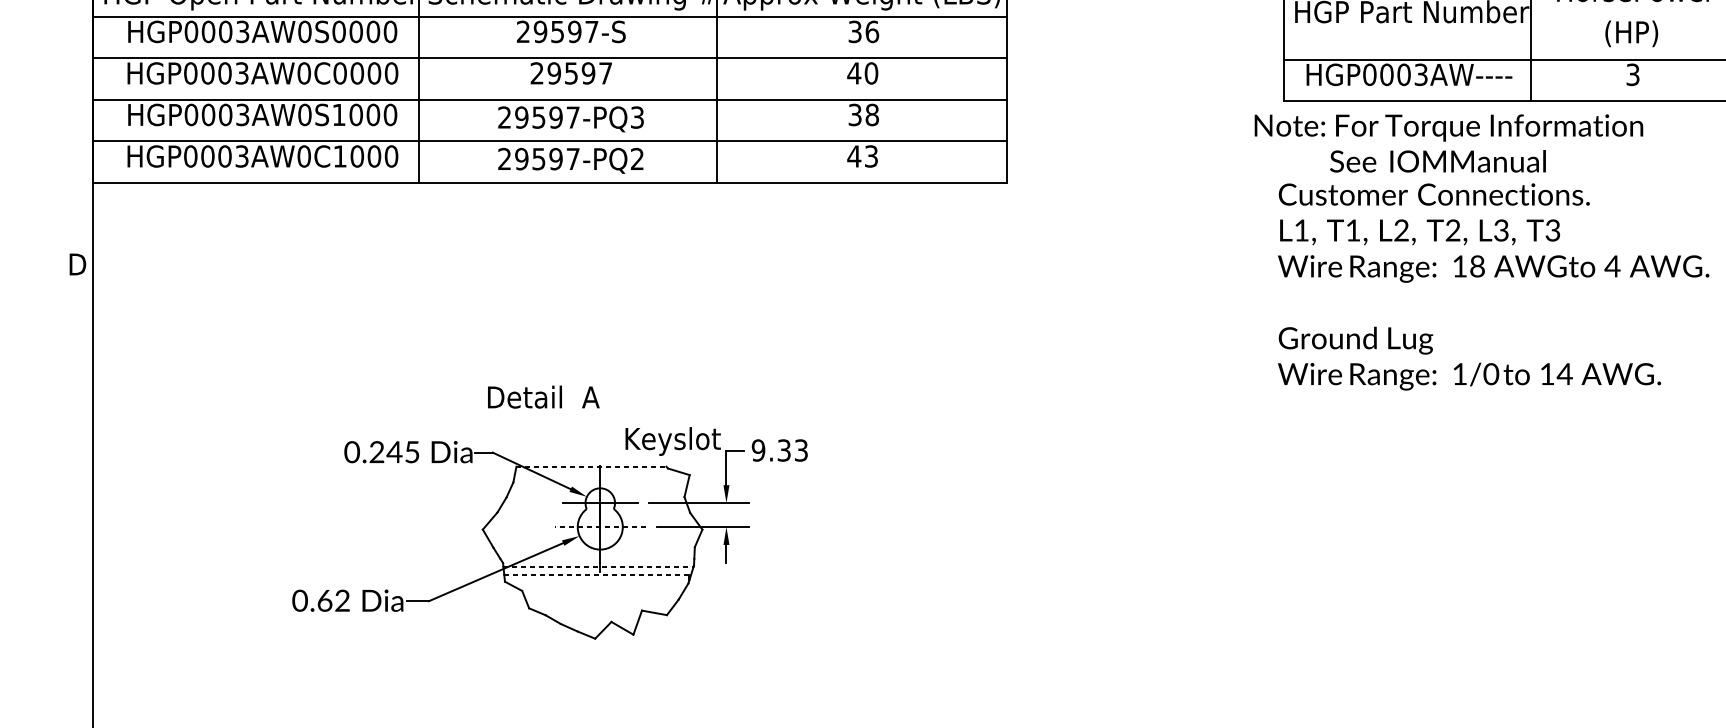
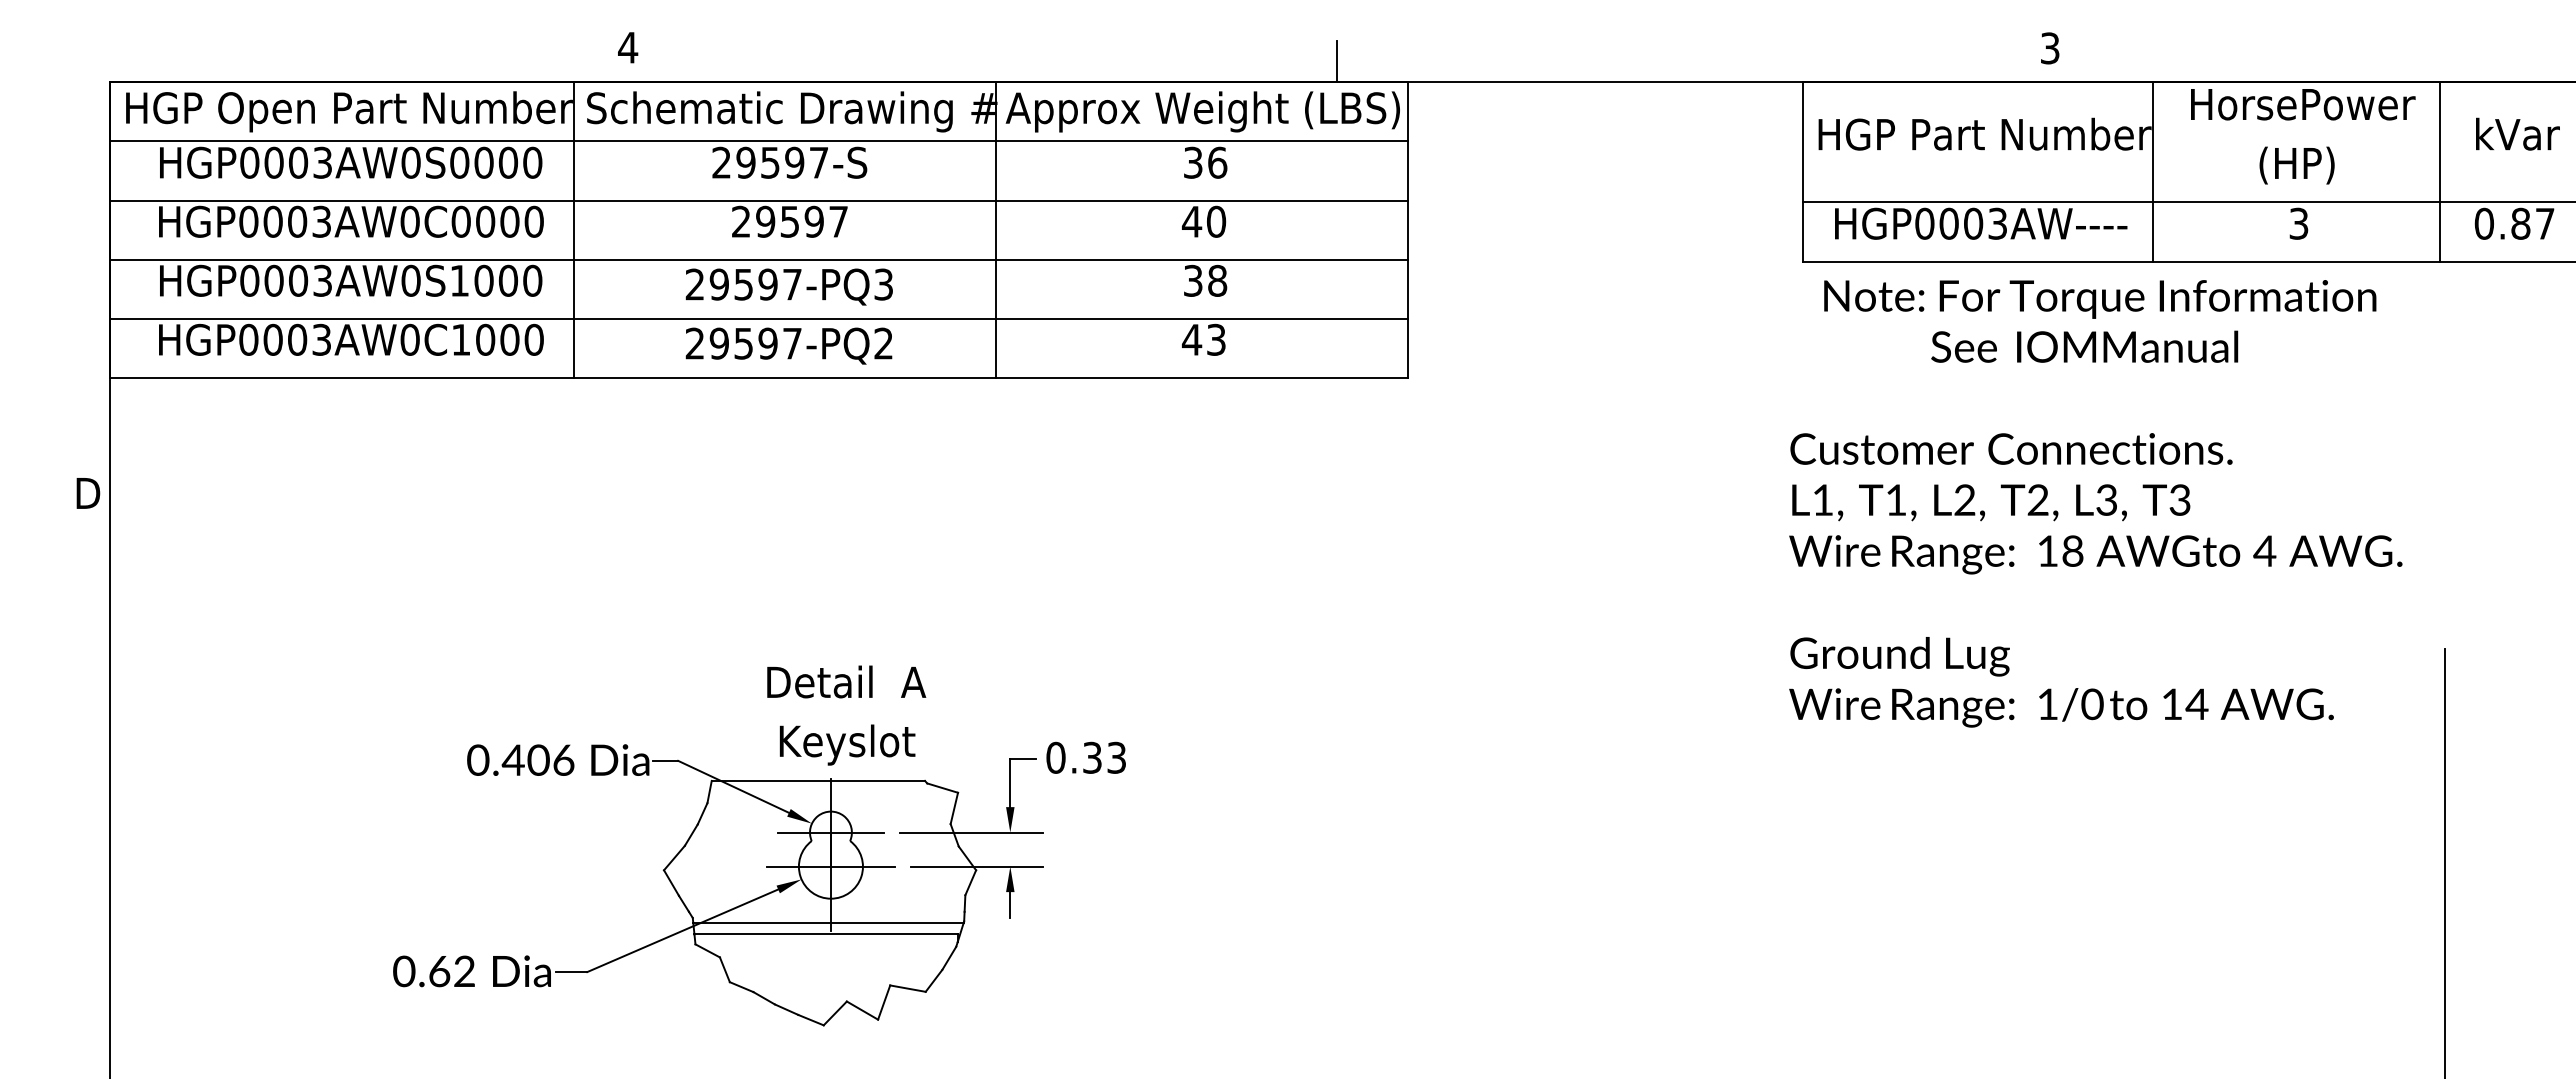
text: (1449, 143) -> (2100, 321), moved
text: (1493, 287) -> (2095, 580), moved
text: (543, 396) -> (846, 681), moved
text: (673, 441) -> (847, 744), moved
text: (758, 450) -> (1055, 757), 9.33 -> 0.33
text: (393, 451) -> (537, 759), 0.245 -> 0.406
line: (591, 466) -> (818, 780), dashed -> solid
line: (599, 526) -> (830, 866), dashed -> solid
line: (598, 566) -> (828, 922), dashed -> solid
line: (597, 574) -> (826, 934), dashed -> solid

